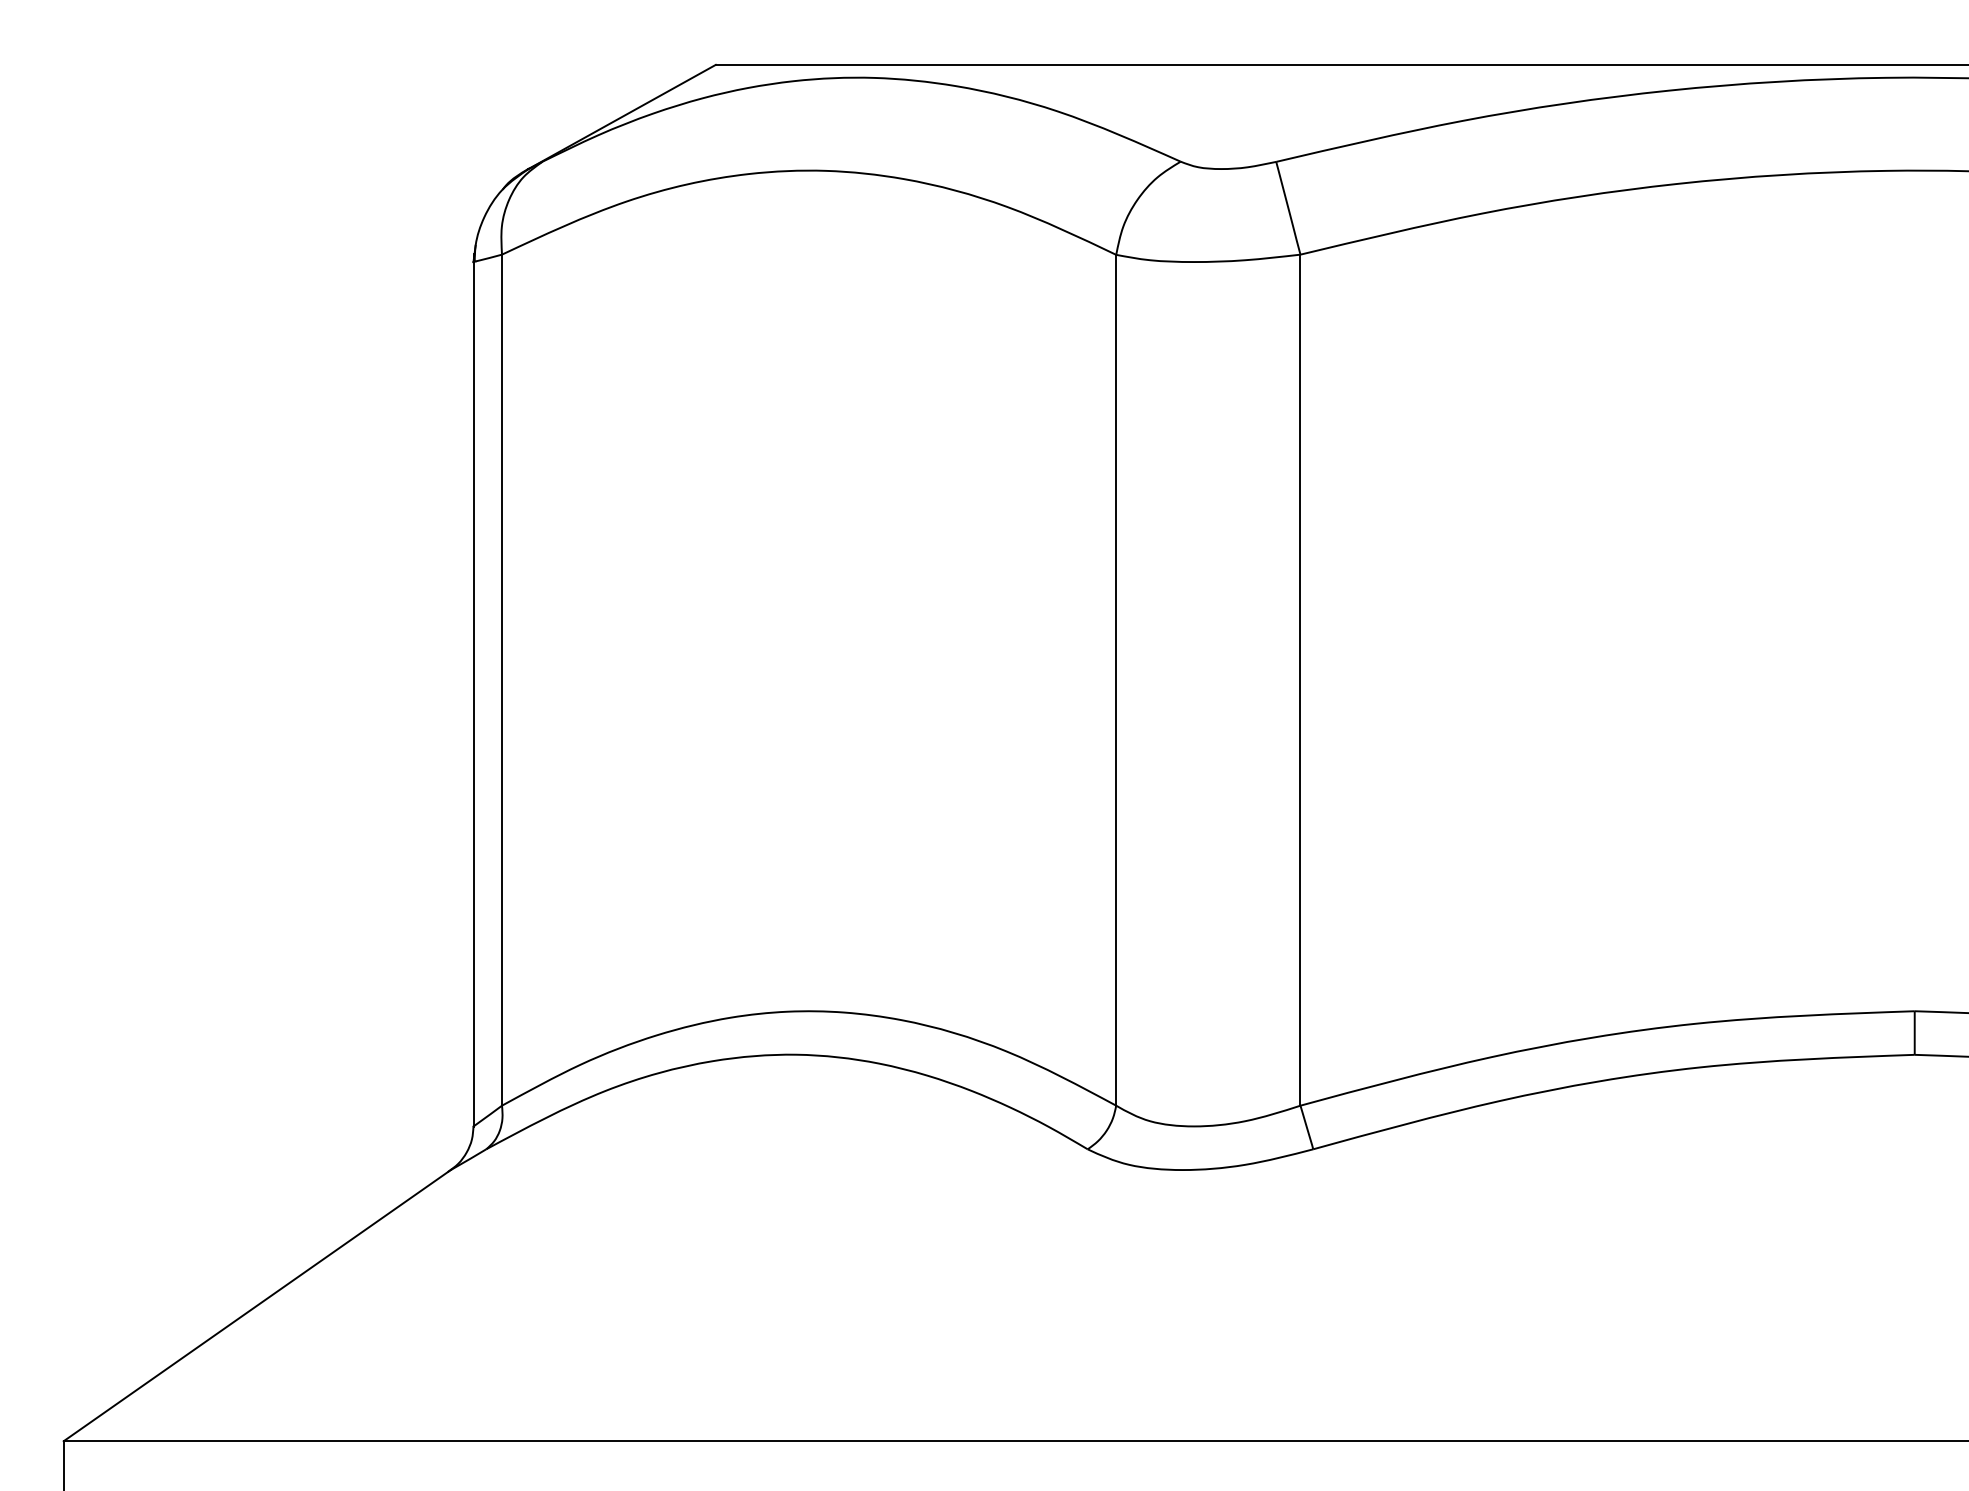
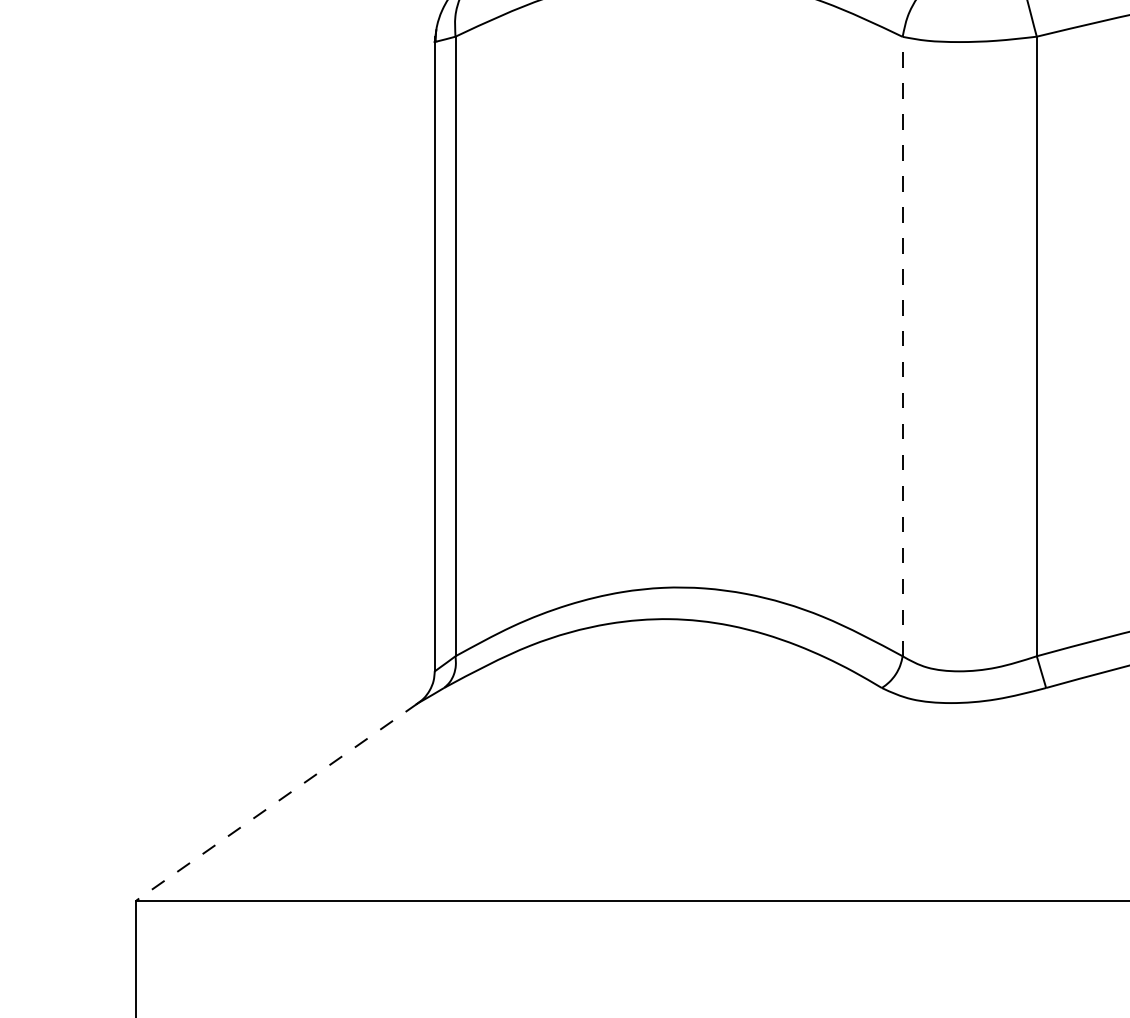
line: (1116, 679) -> (902, 345), solid -> dashed
line: (256, 1305) -> (276, 801), solid -> dashed

